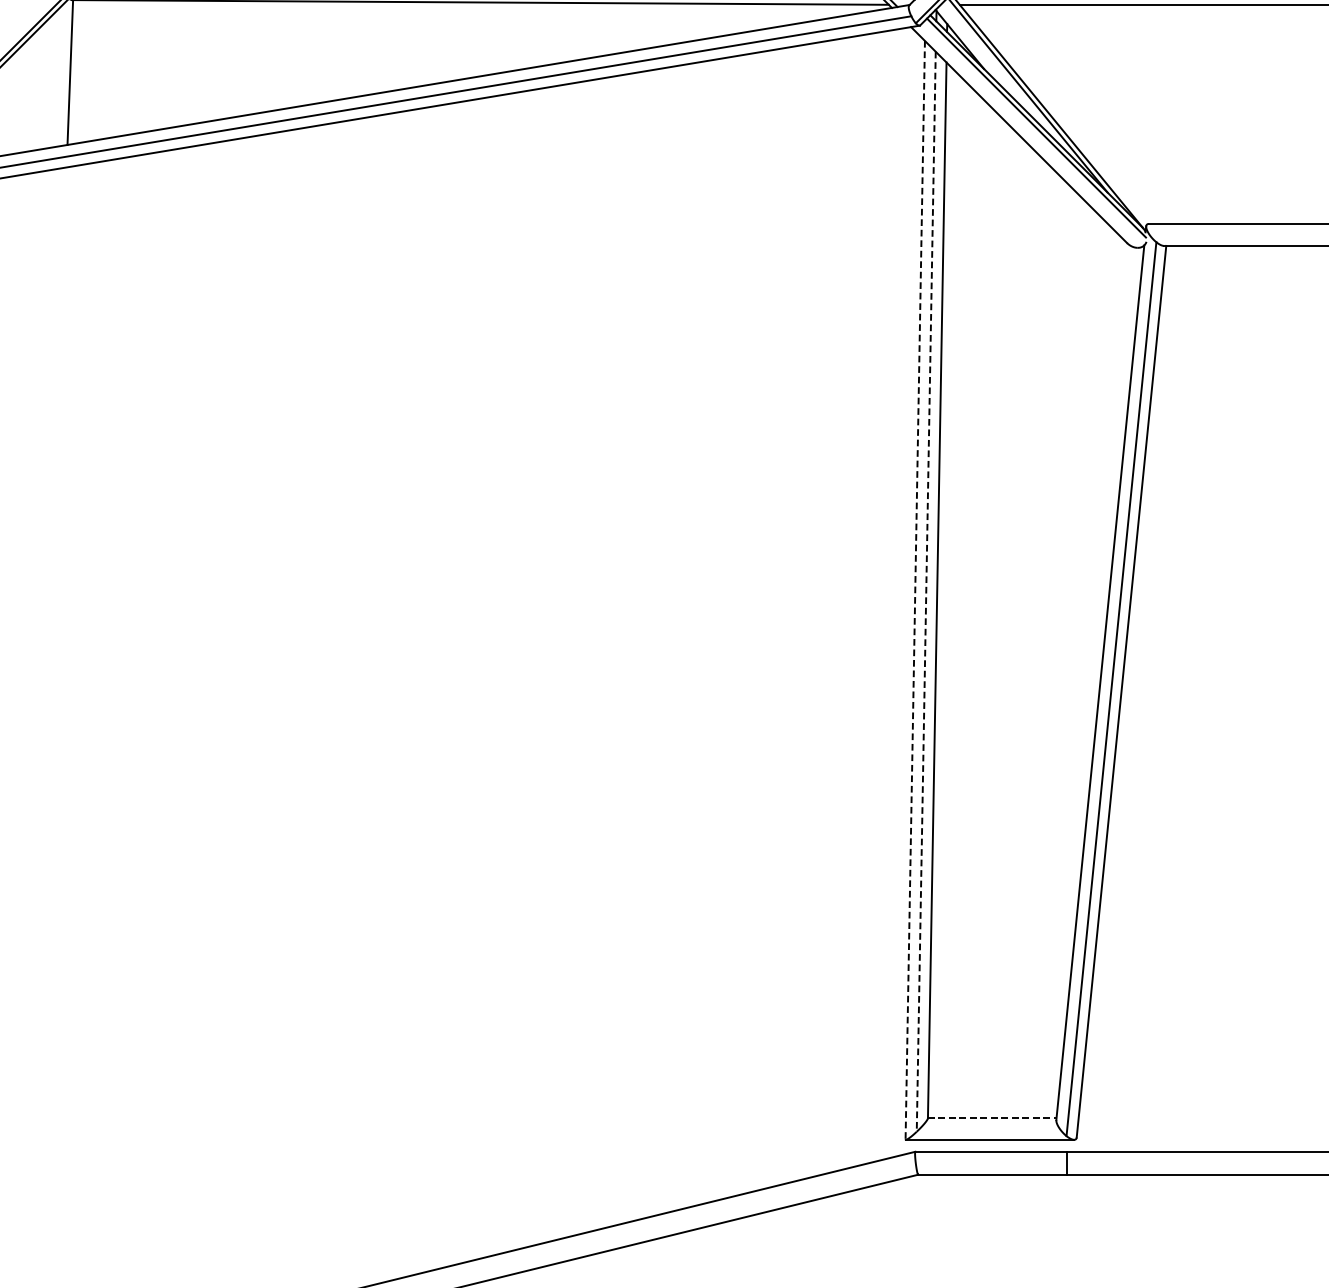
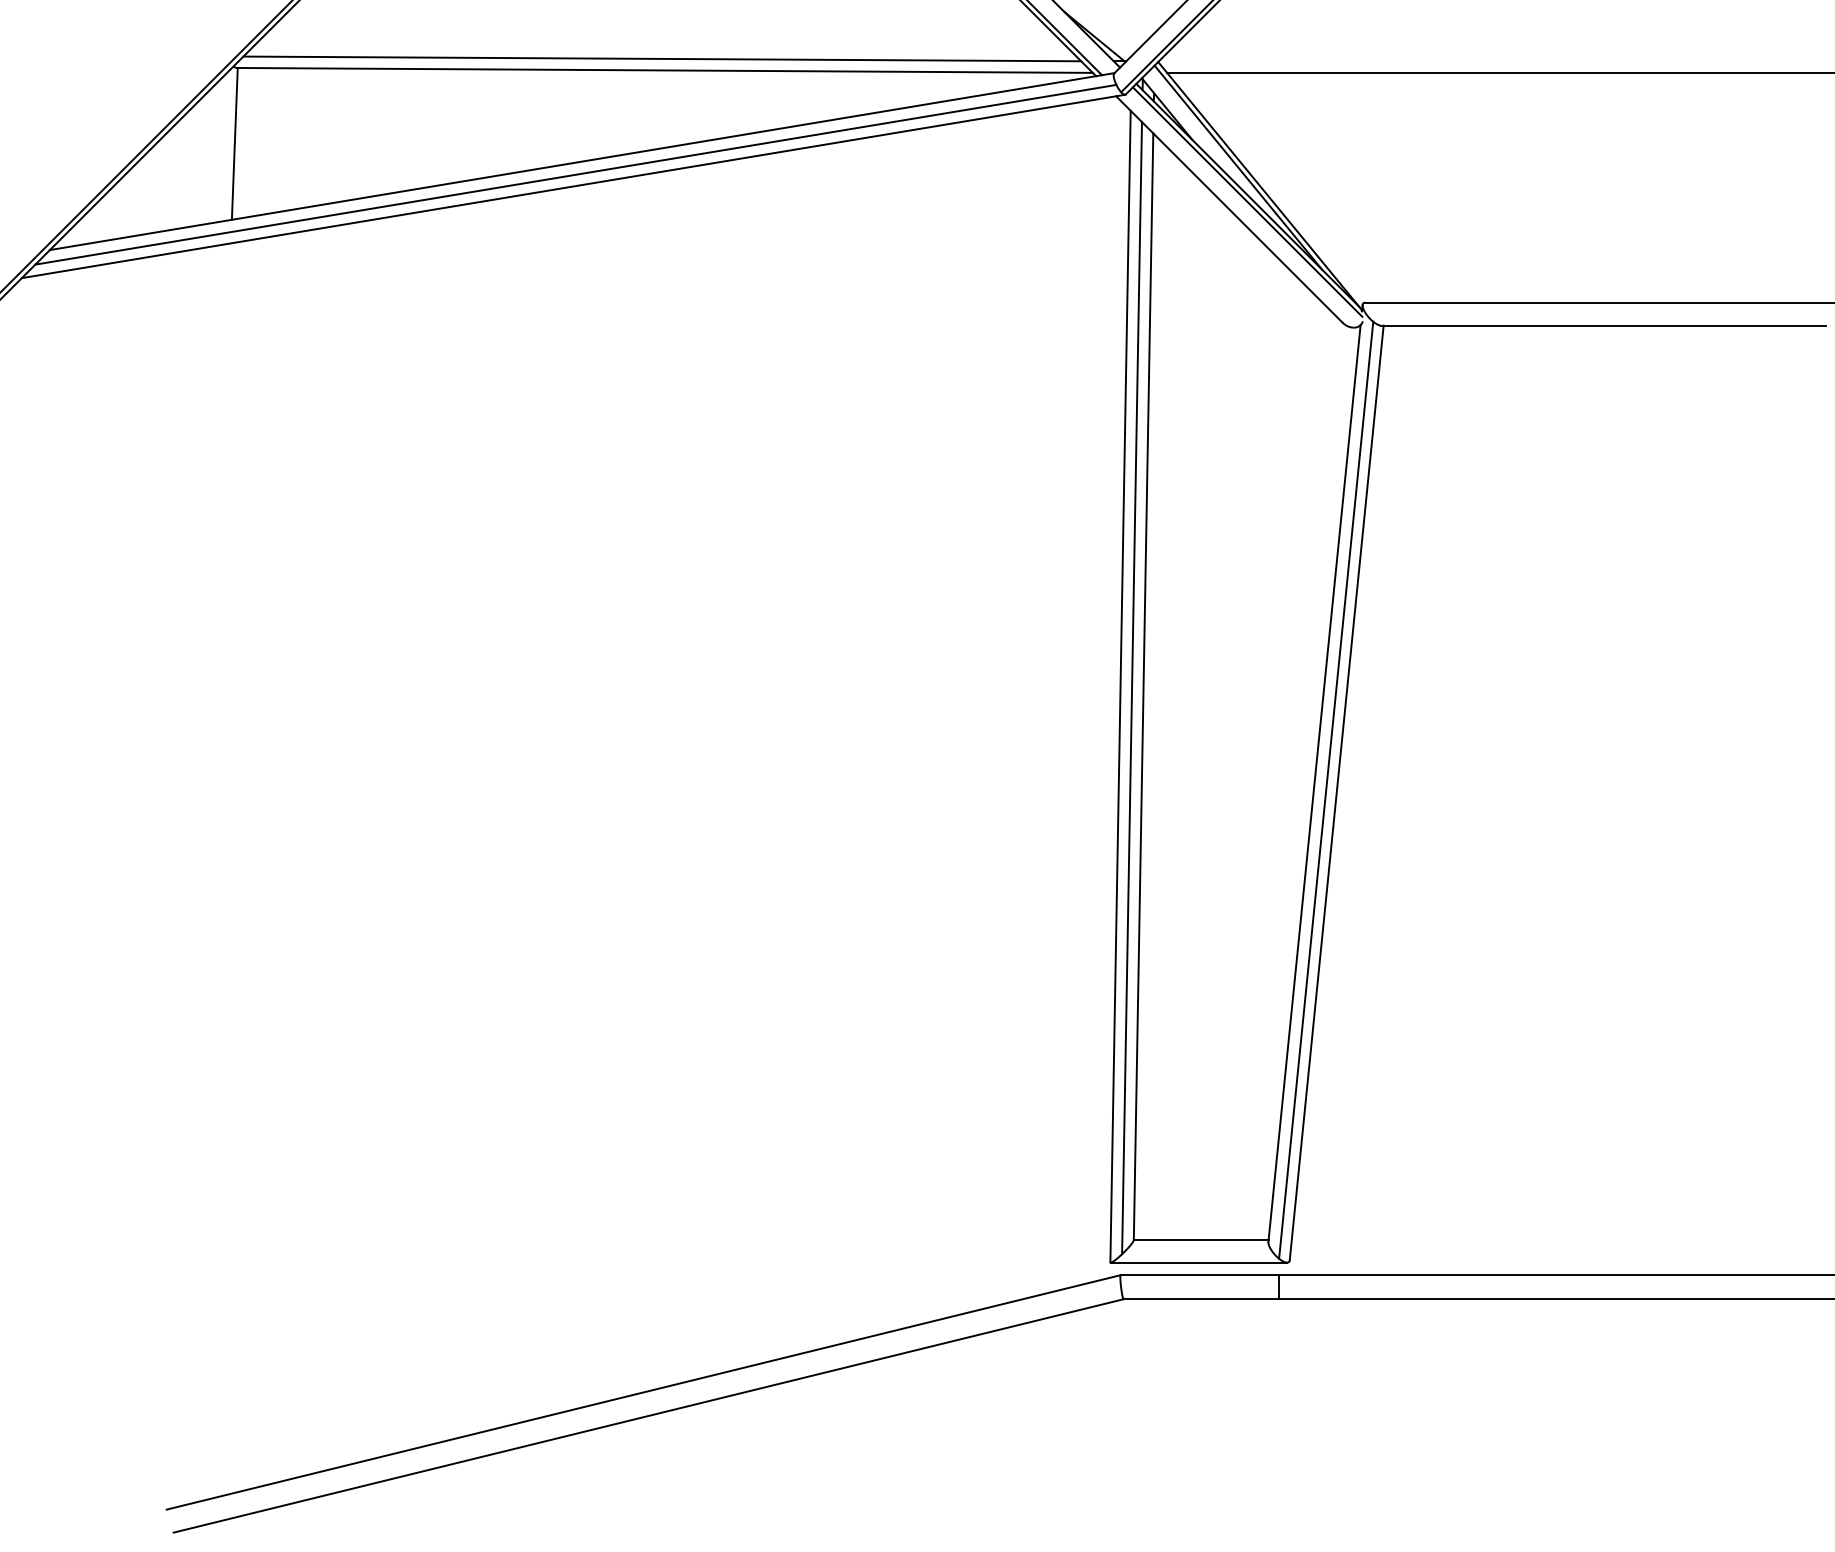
line: (915, 590) -> (1120, 686), dashed -> solid
line: (926, 592) -> (1132, 688), dashed -> solid
line: (992, 1117) -> (1201, 1239), dashed -> solid

